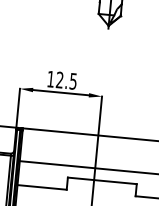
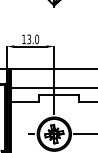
text: (67, 80) -> (33, 39), 12.5 -> 13.0

